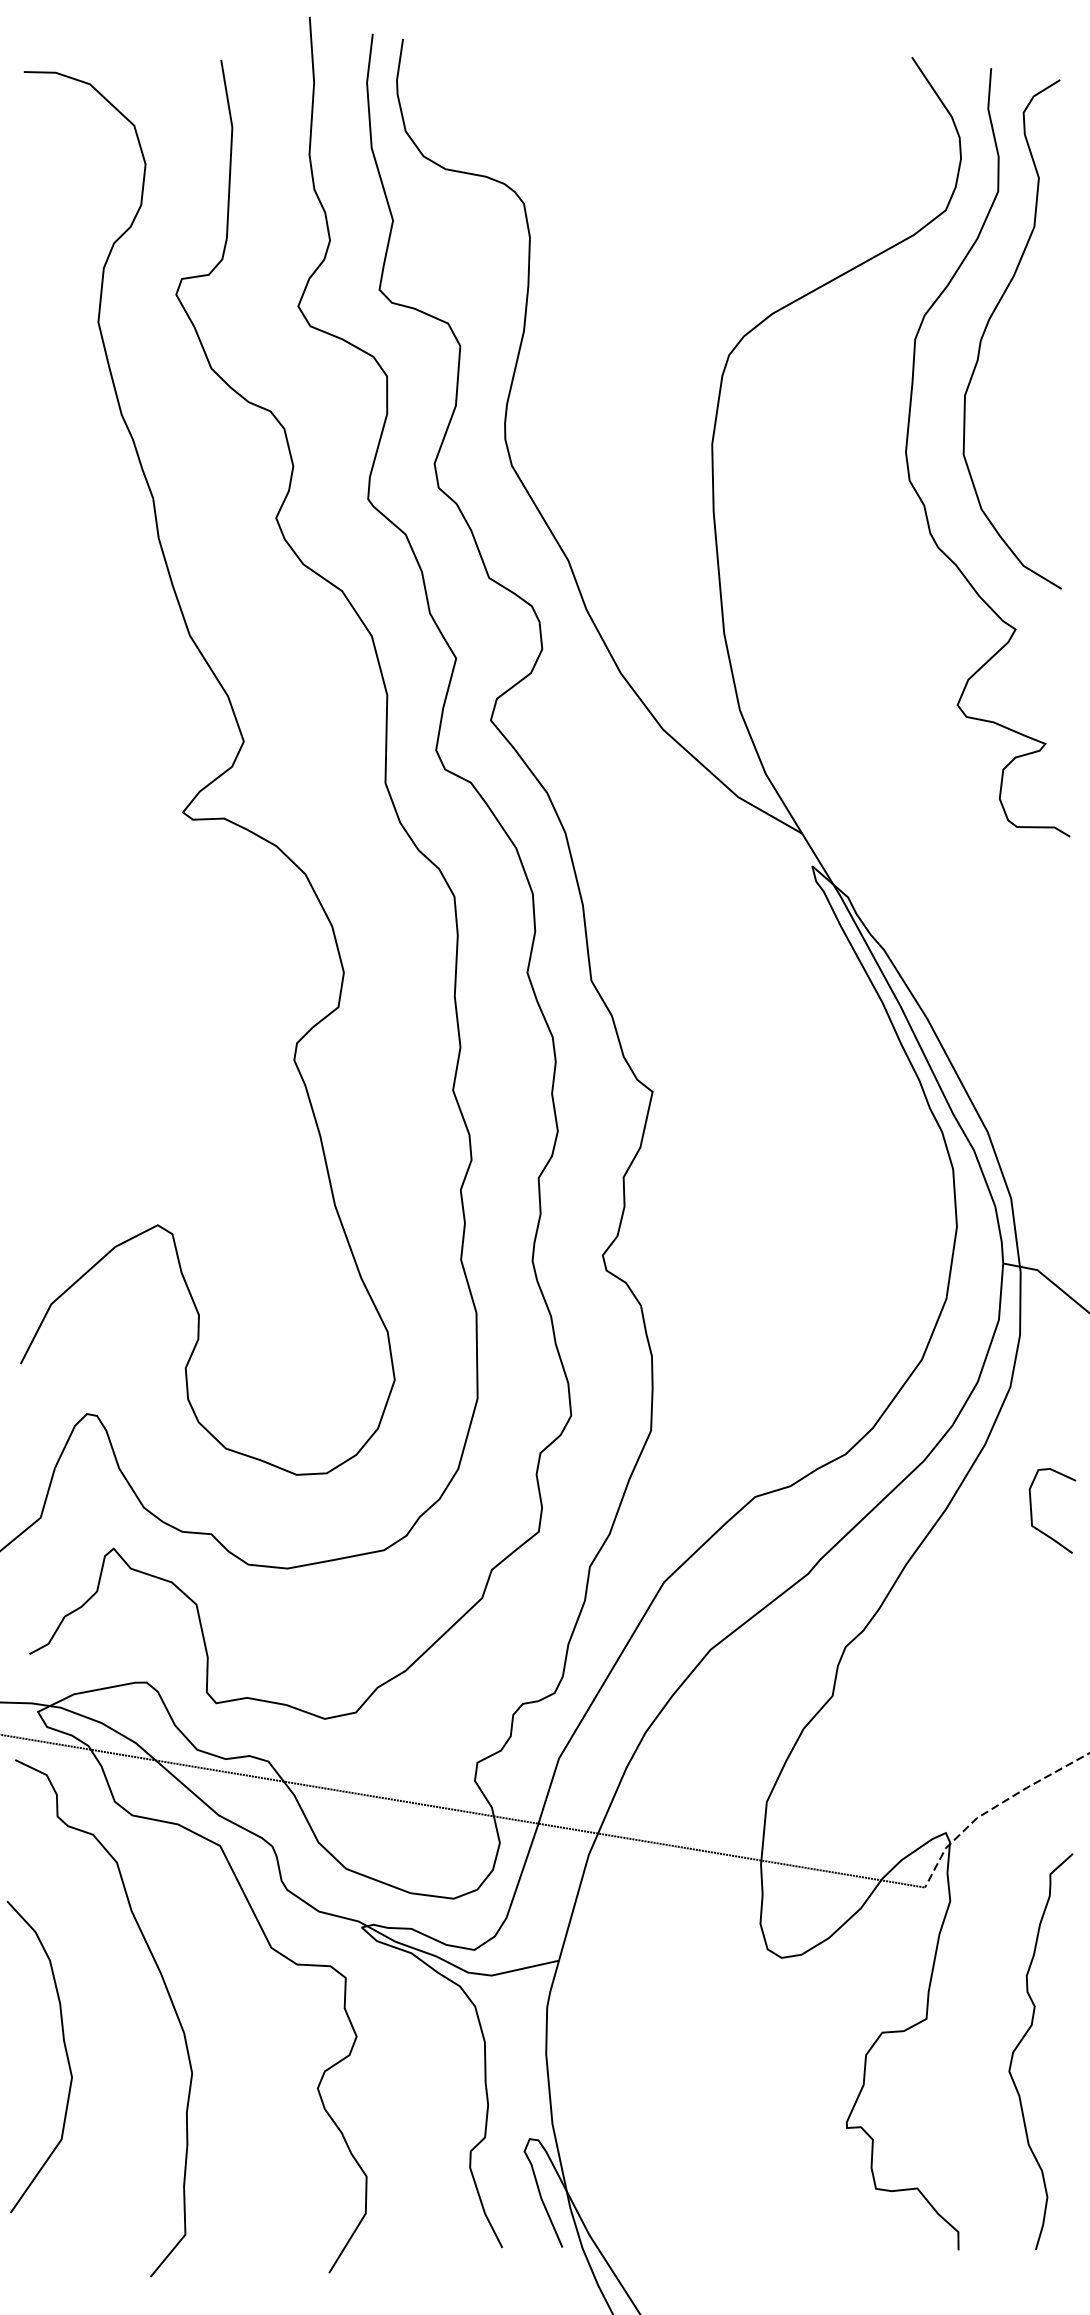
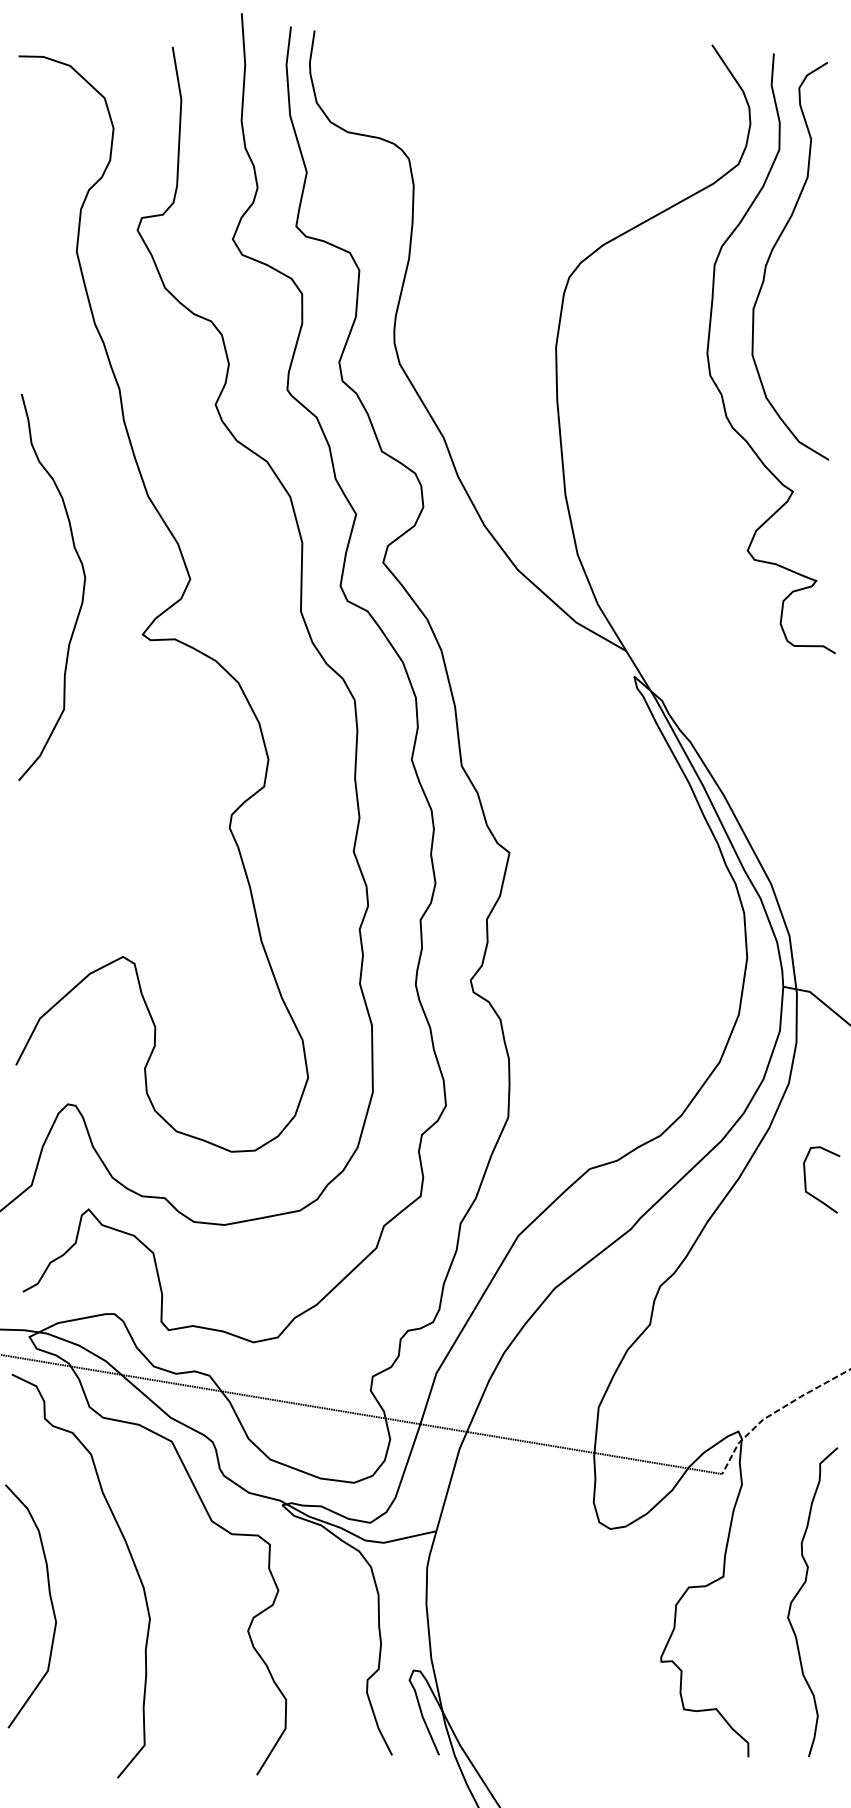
part: (106, 753) -> (83, 588), added

